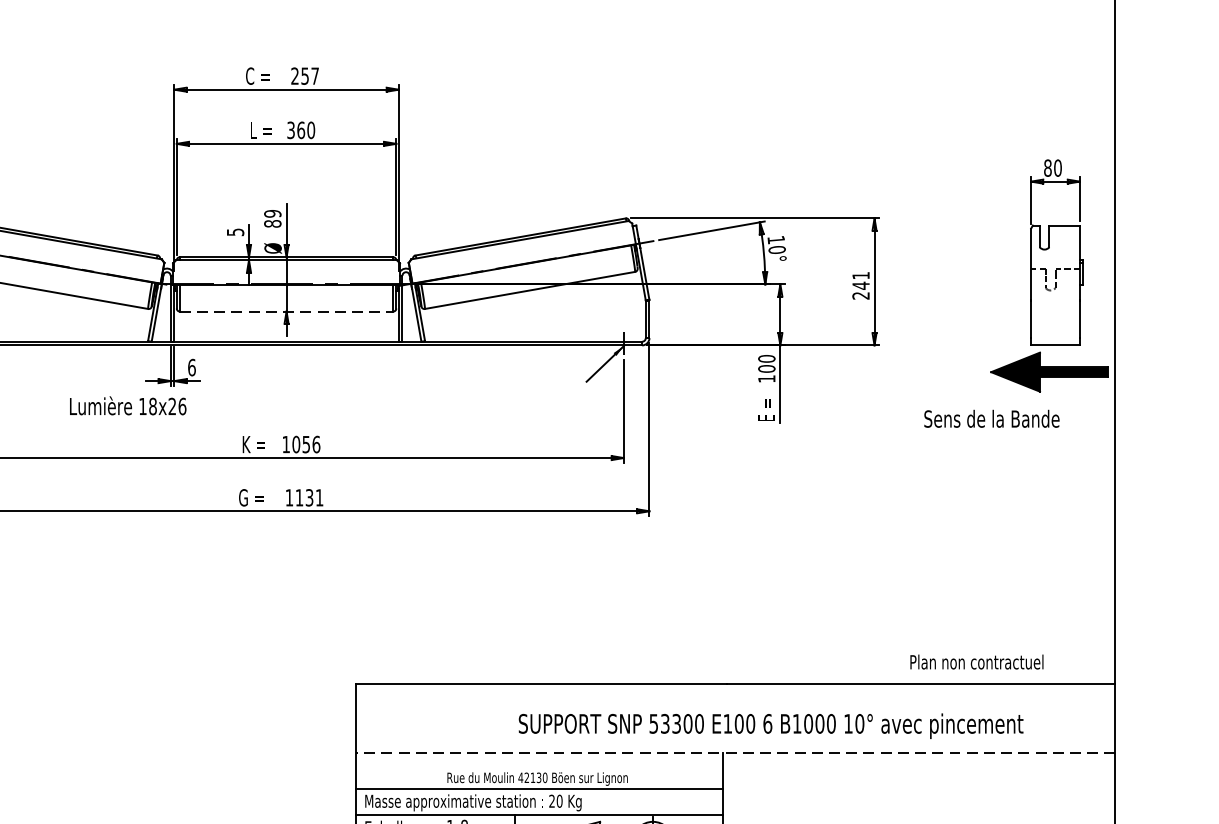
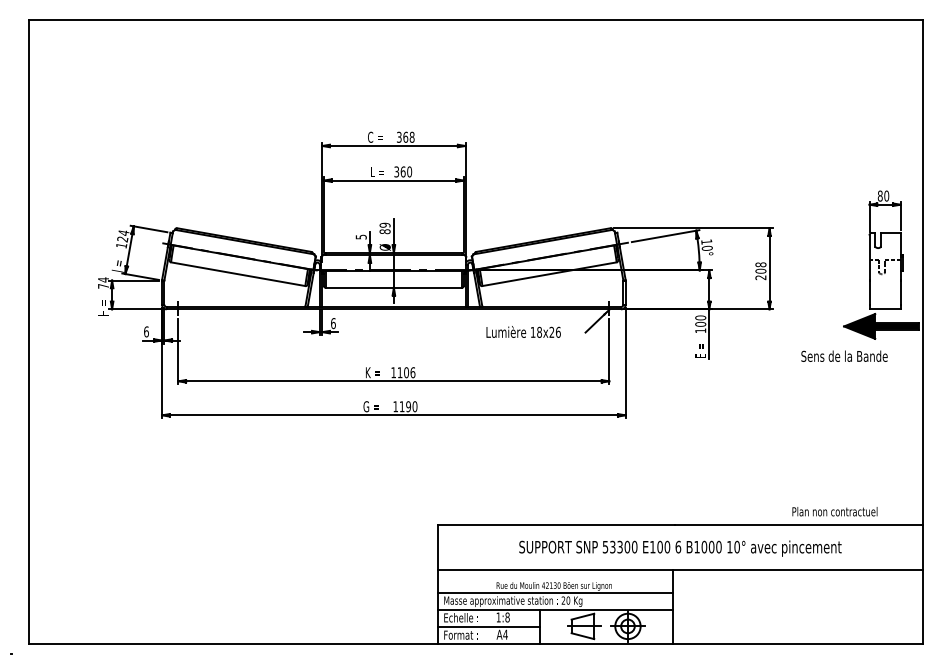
text: (304, 74) -> (405, 136), 257 -> 368
text: (860, 279) -> (760, 267), 241 -> 208
line: (287, 311) -> (394, 287), dashed -> solid
text: (127, 405) -> (523, 331), moved
text: (300, 444) -> (402, 372), 1056 -> 1106
text: (314, 497) -> (411, 406), 1131 -> 1190
text: (771, 725) -> (680, 548), moved
line: (735, 752) -> (680, 569), dashed -> solid

